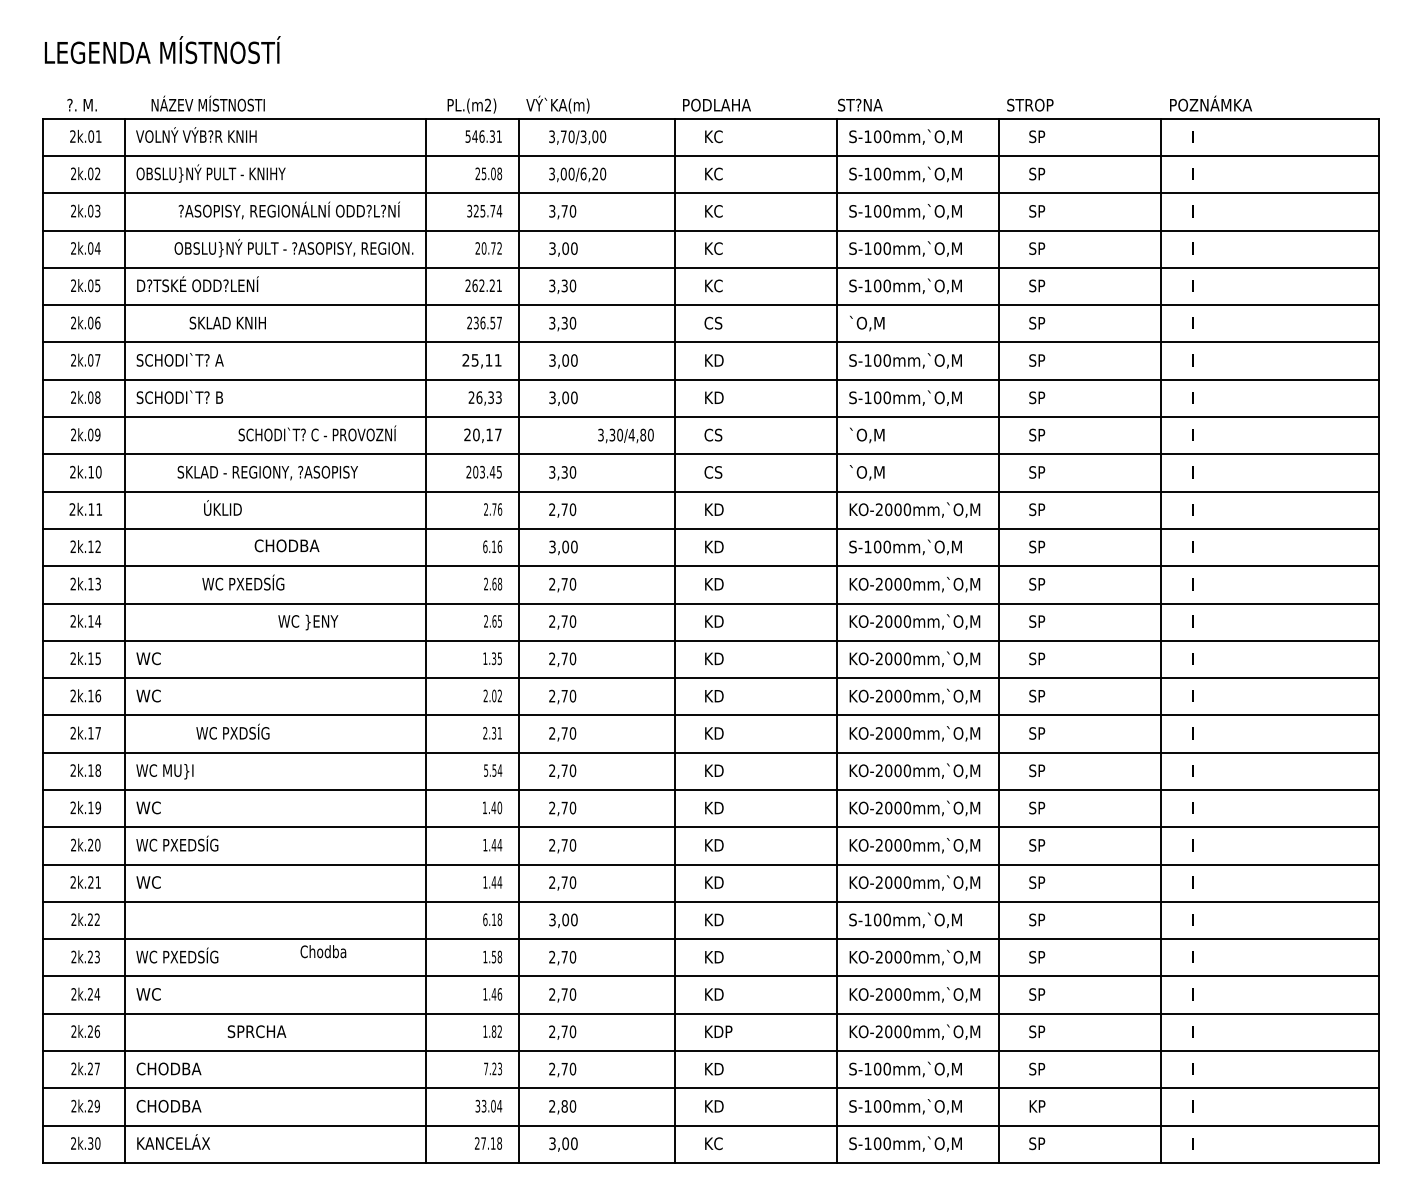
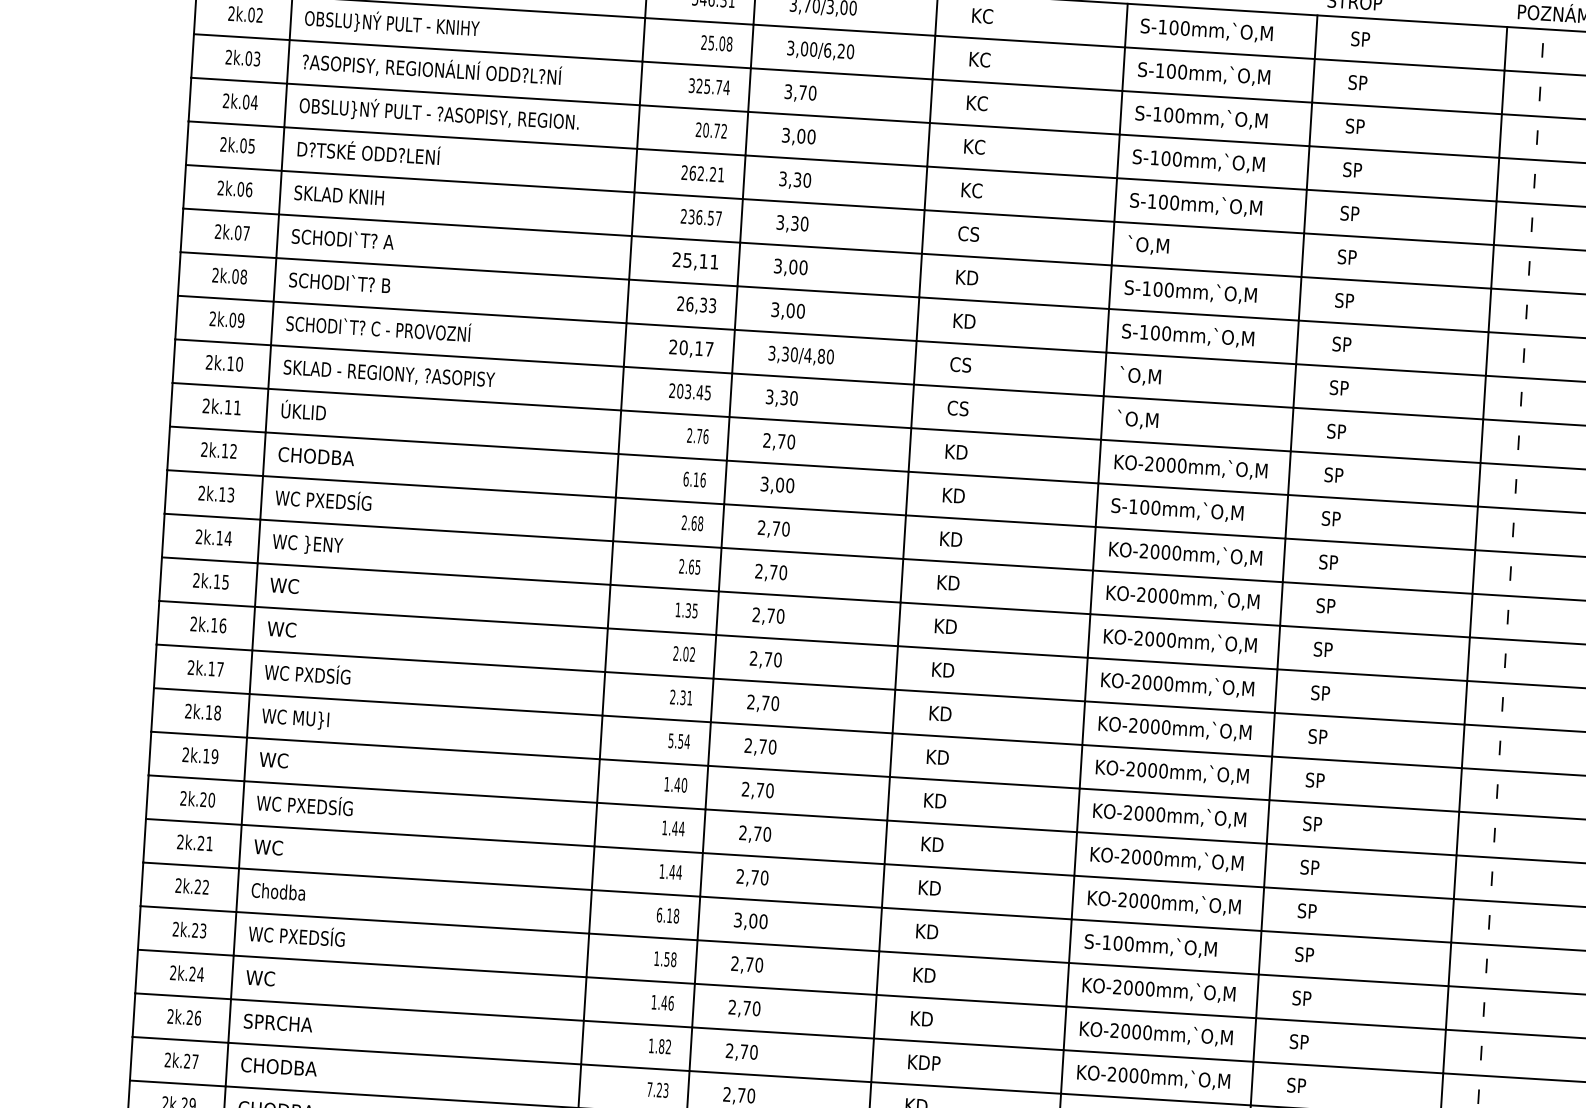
text: (288, 210) -> (431, 68), moved
text: (293, 248) -> (438, 113), moved
text: (227, 322) -> (338, 194), moved
text: (317, 433) -> (378, 327), moved
text: (625, 435) -> (800, 355), moved
text: (267, 472) -> (388, 373), moved
text: (222, 507) -> (303, 409), moved
text: (286, 545) -> (315, 456), moved
text: (243, 582) -> (323, 498), moved
text: (308, 622) -> (308, 544), moved
text: (232, 731) -> (307, 672), moved
text: (323, 951) -> (278, 891), moved
text: (256, 1031) -> (277, 1022), moved

